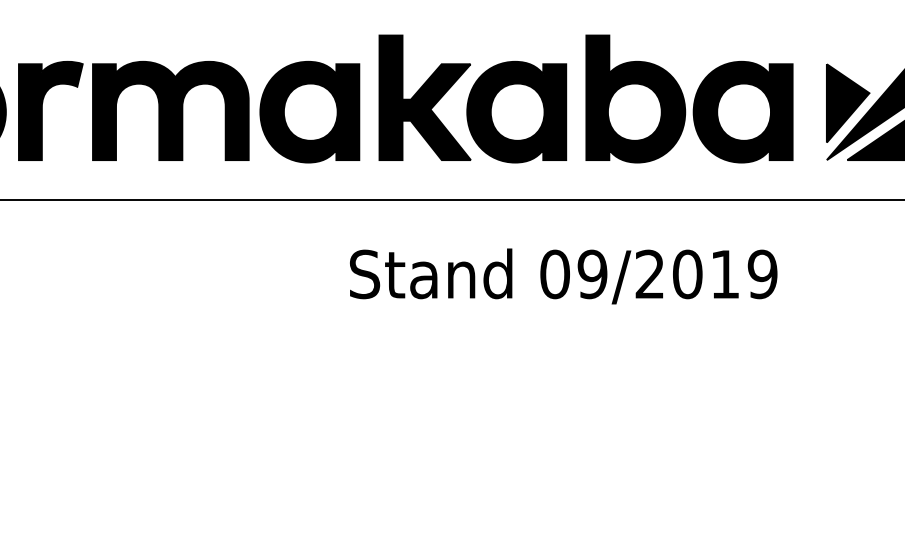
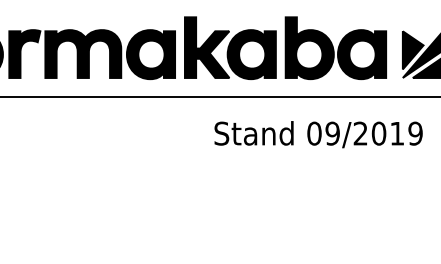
text: (563, 276) -> (318, 134), moved

